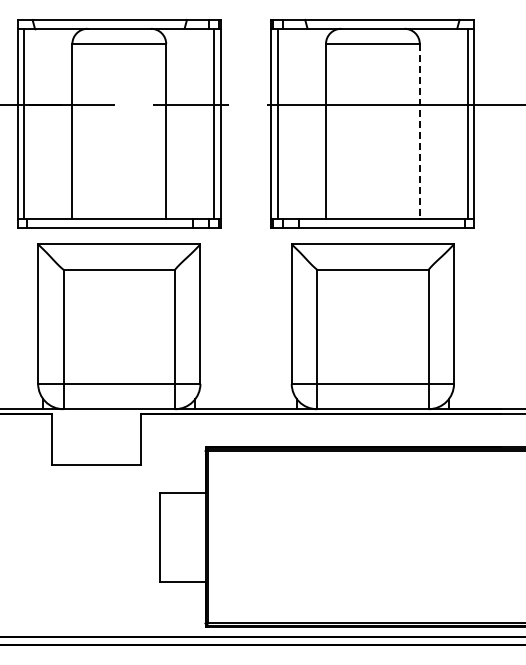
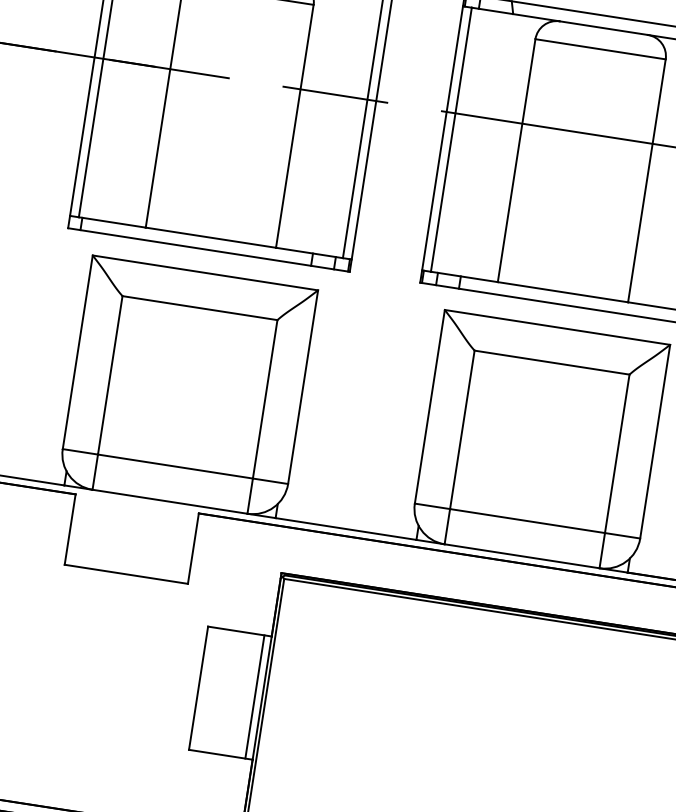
line: (419, 132) -> (646, 182), dashed -> solid
line: (200, 536) -> (255, 695), added

